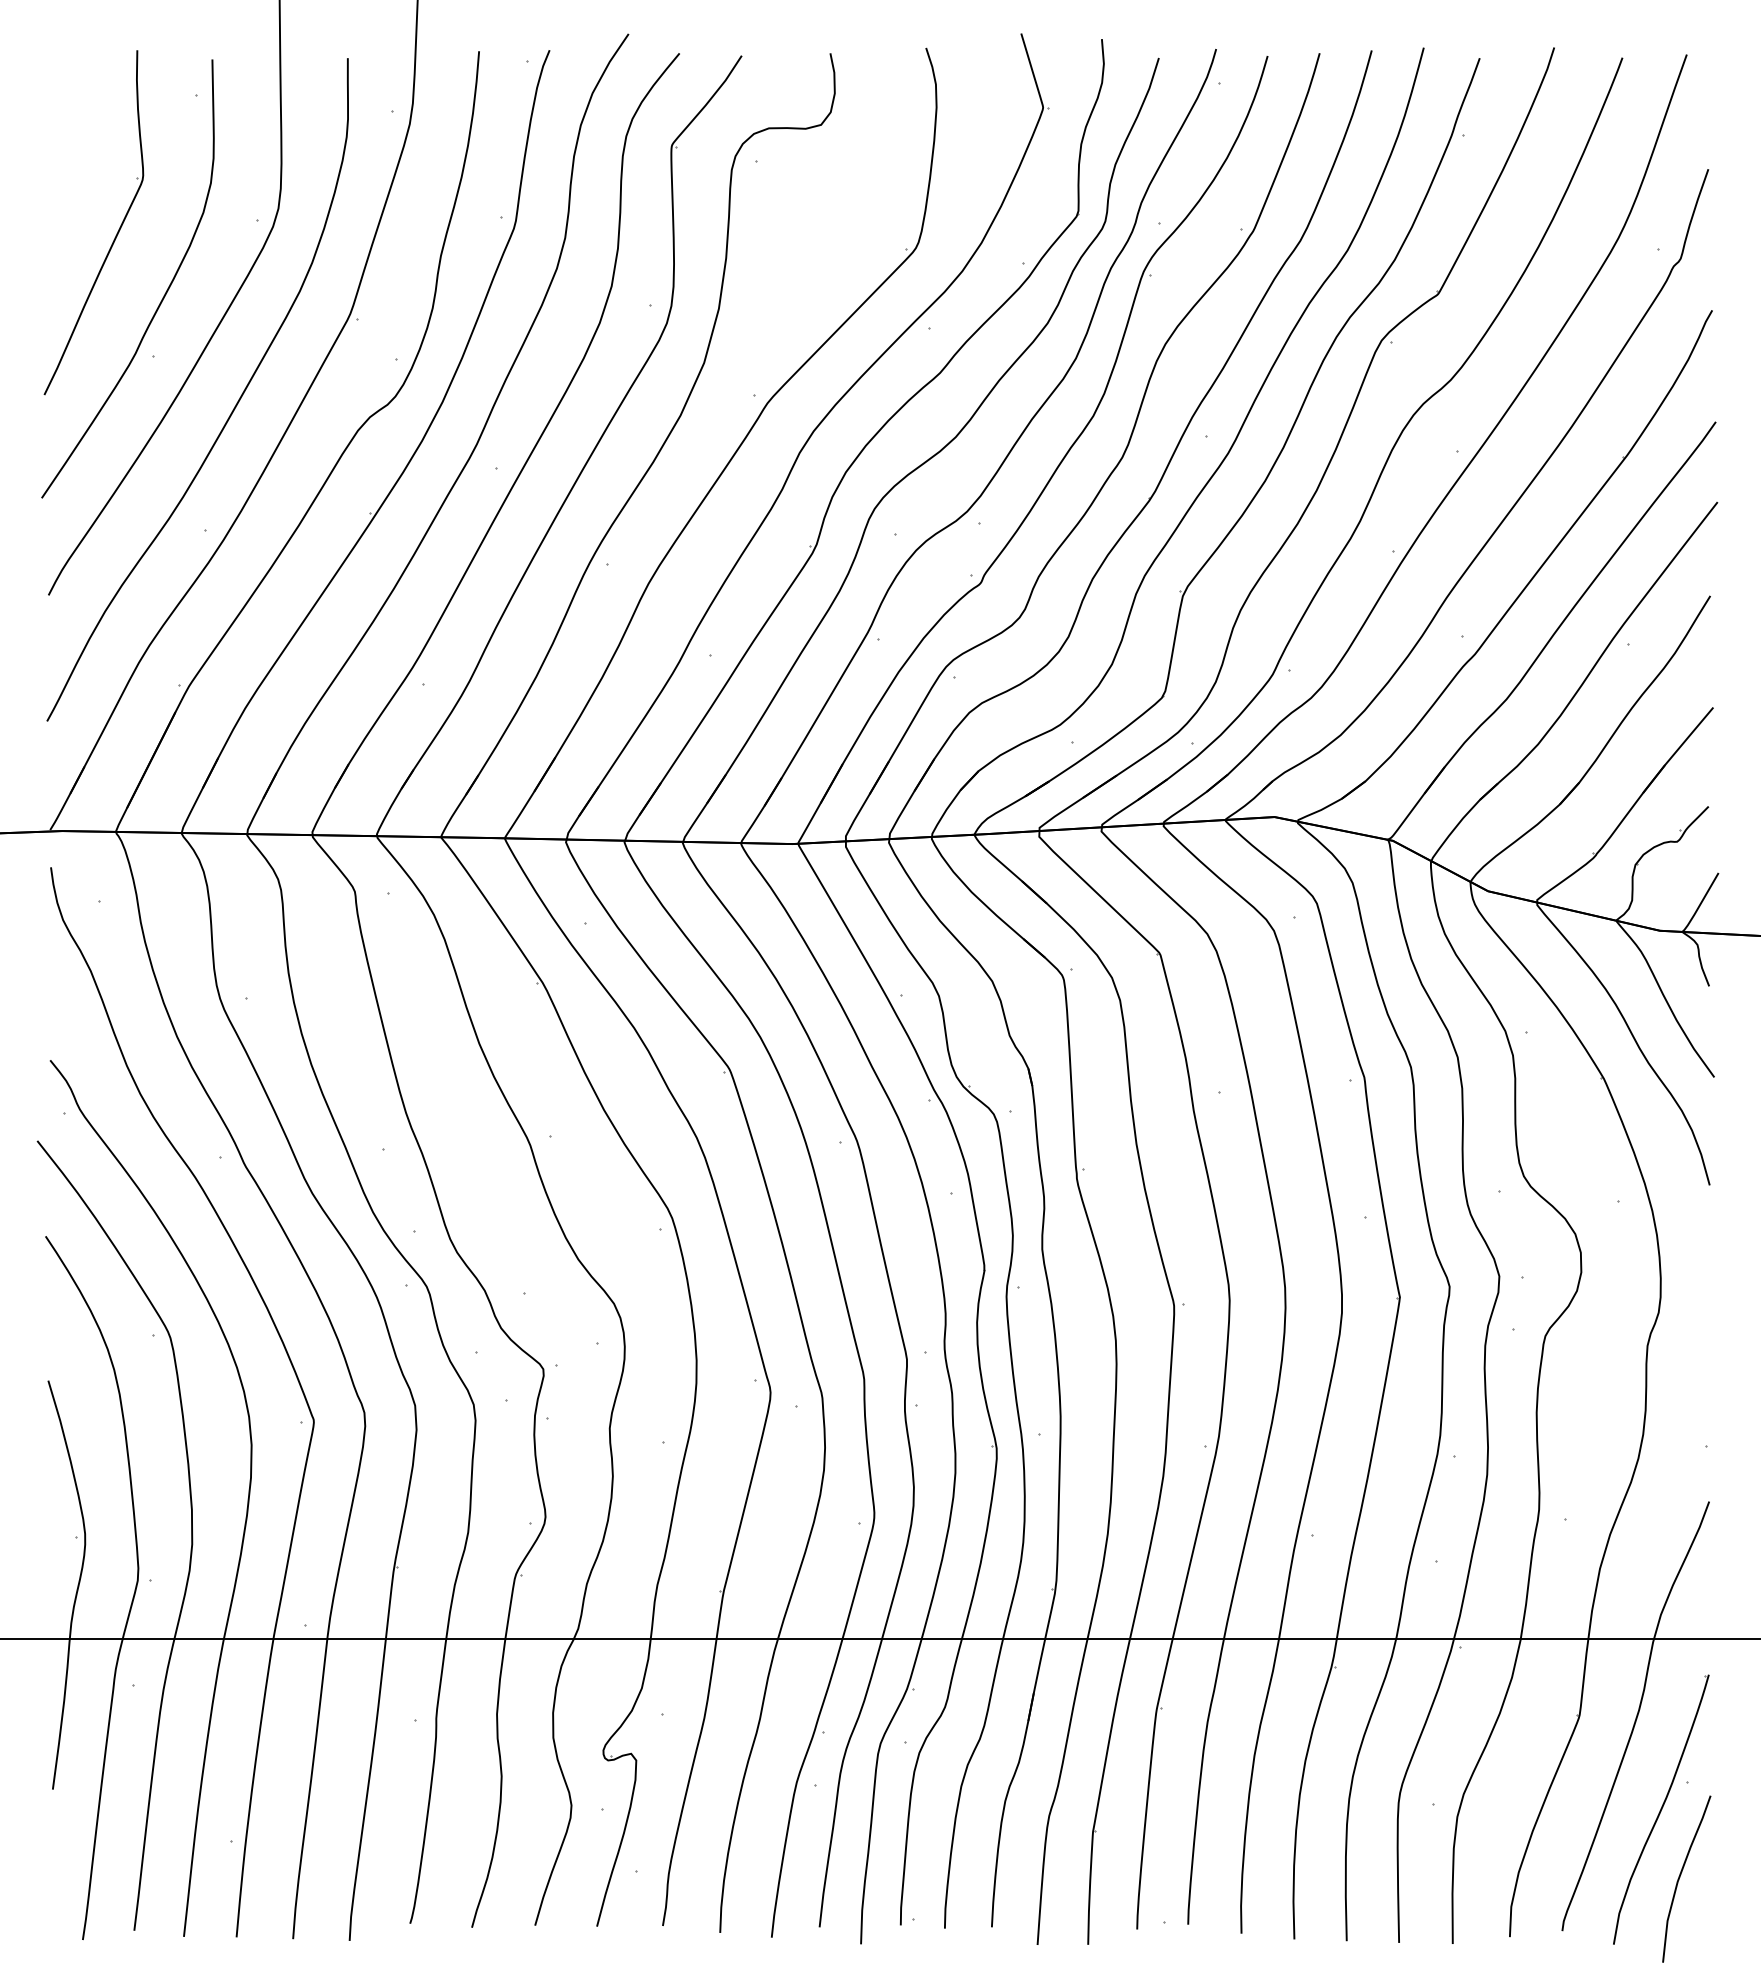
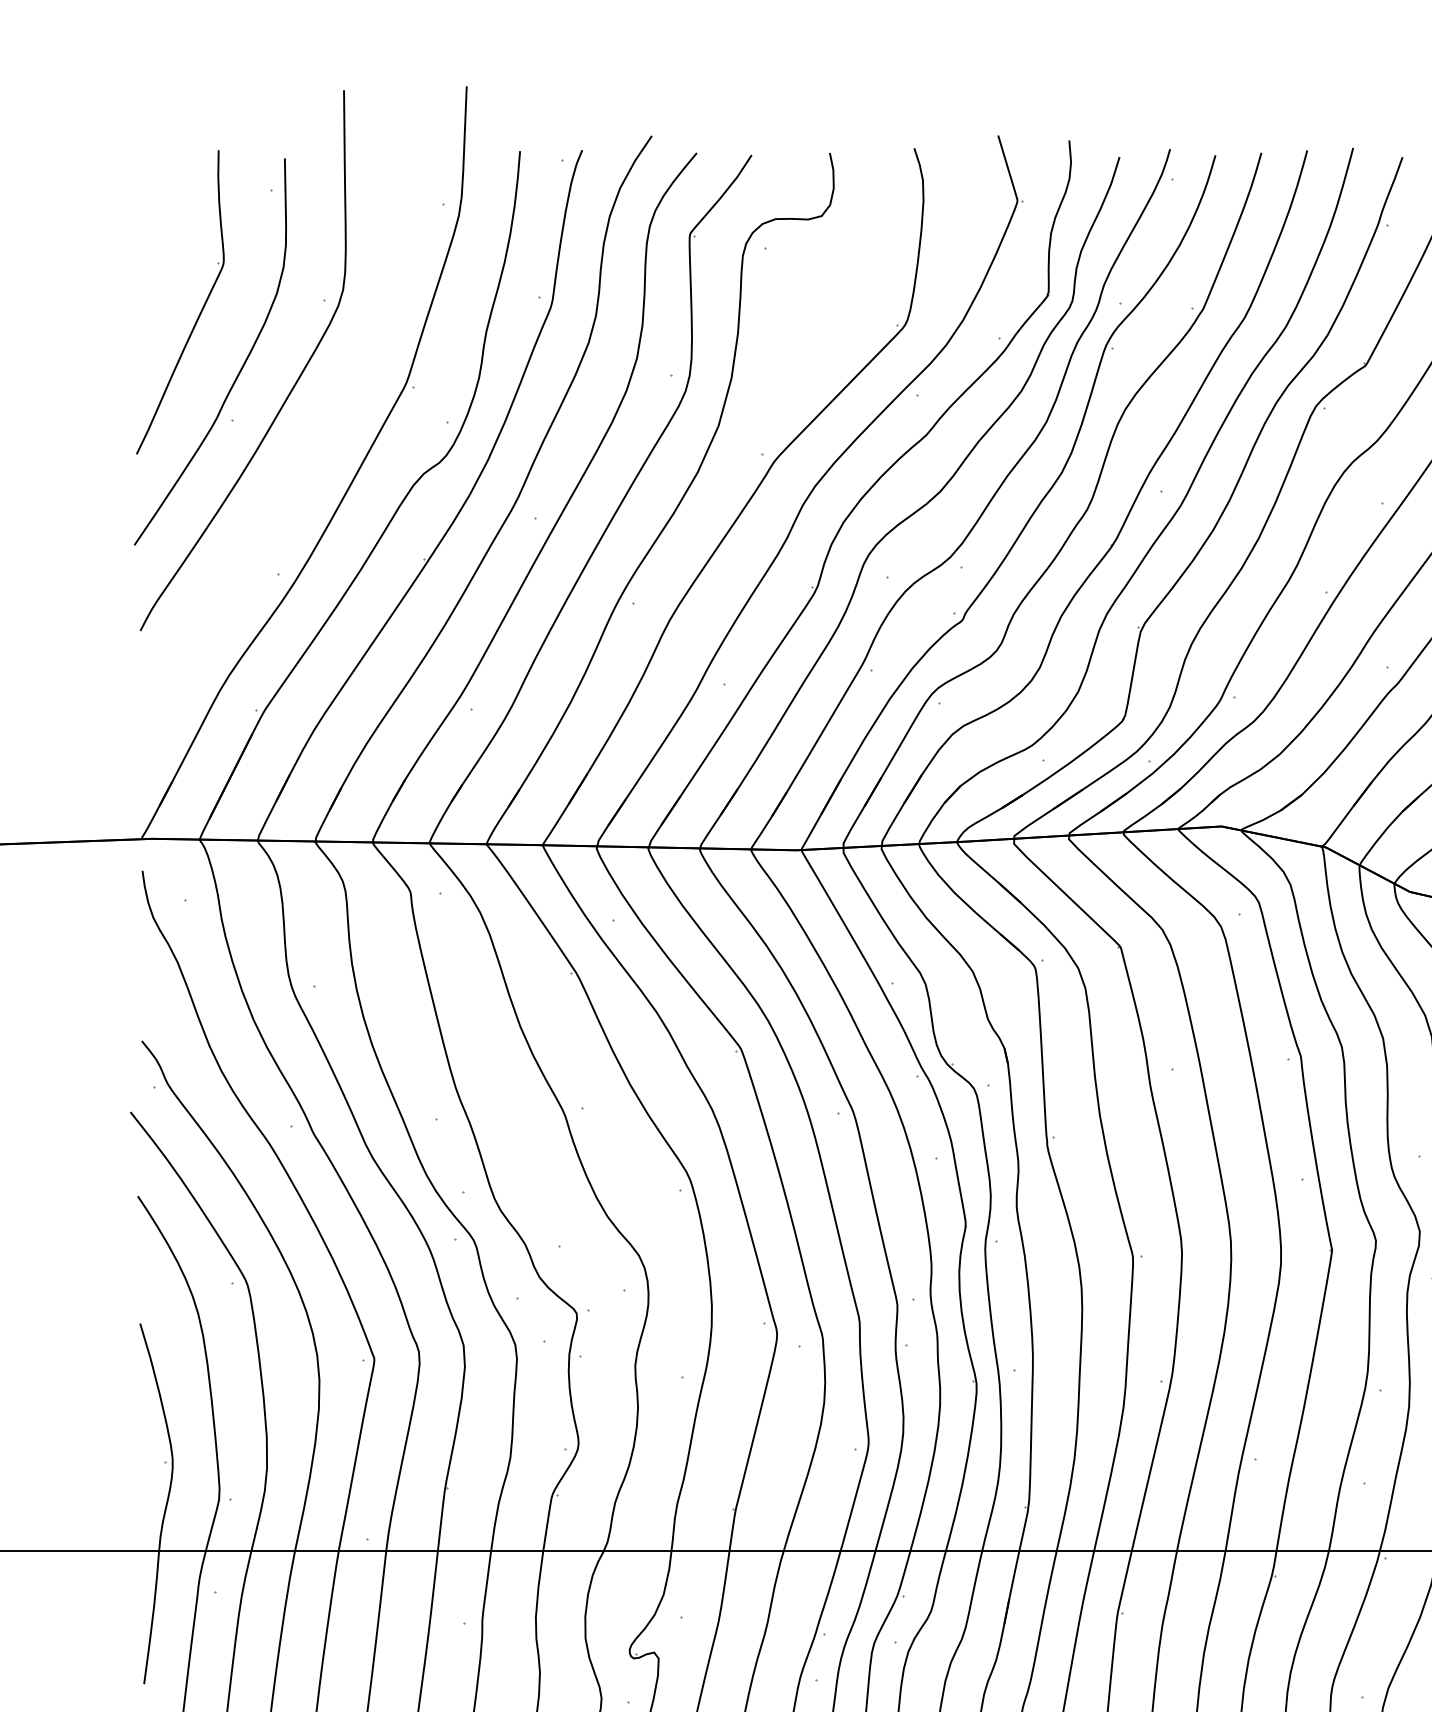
curve: (231, 411) -> (301, 468), removed

